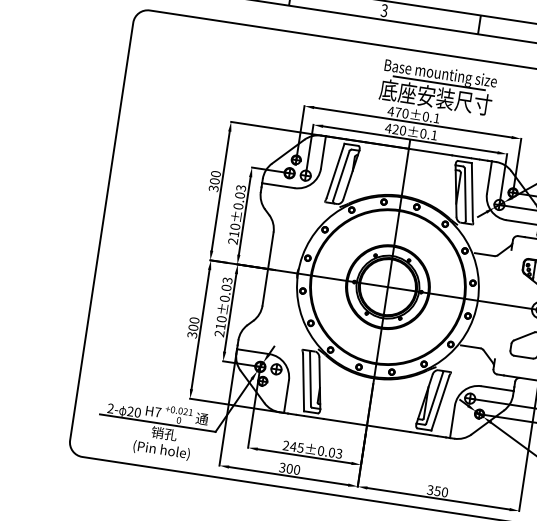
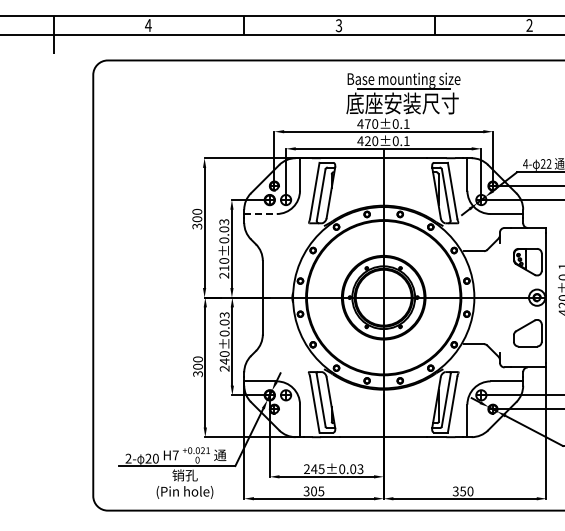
line: (279, 186) -> (261, 214), solid -> dashed
text: (220, 326) -> (224, 361), 210±0.03 -> 240±0.03
text: (297, 470) -> (321, 491), 300 -> 305

